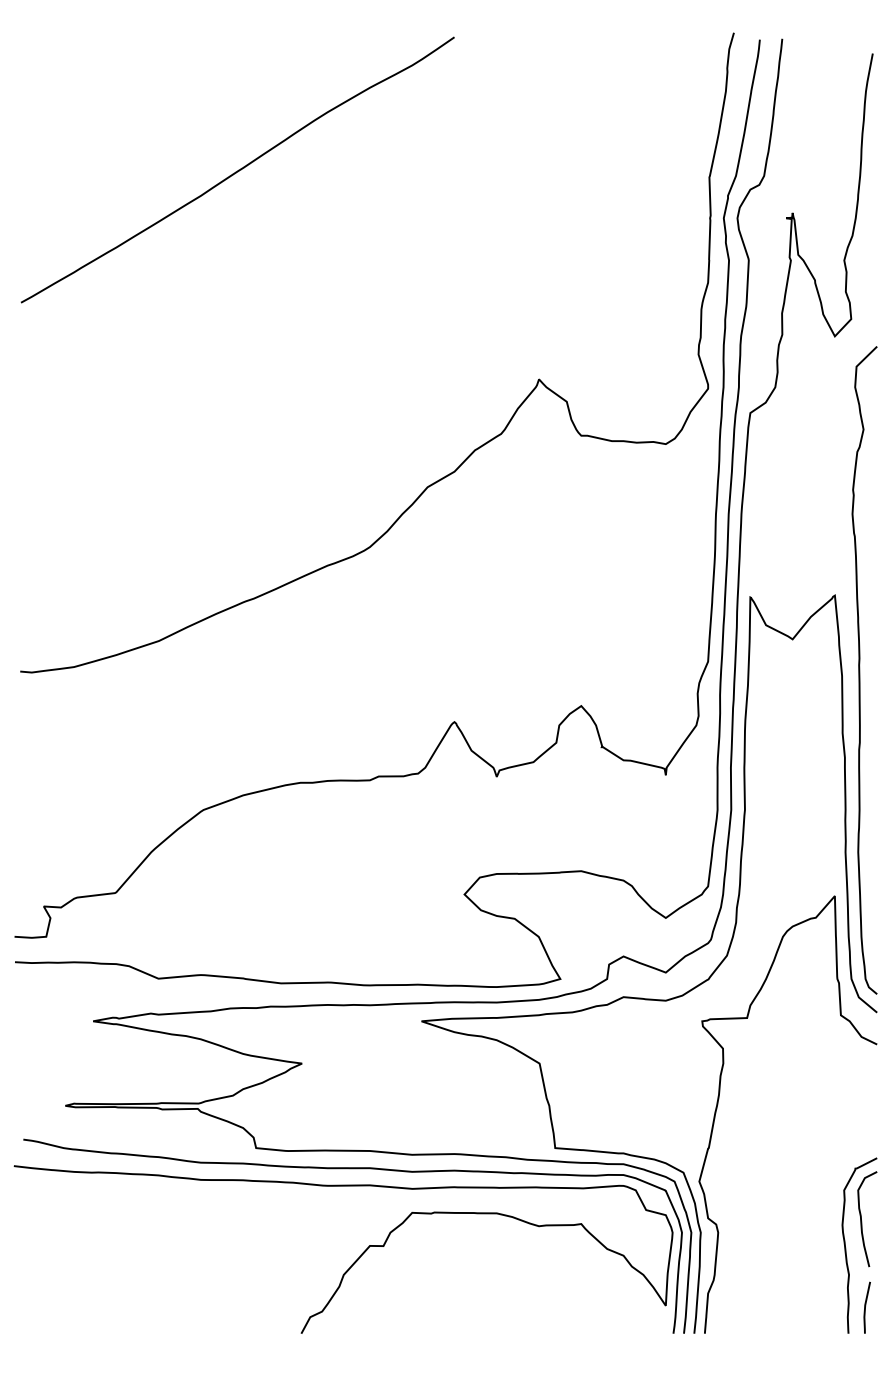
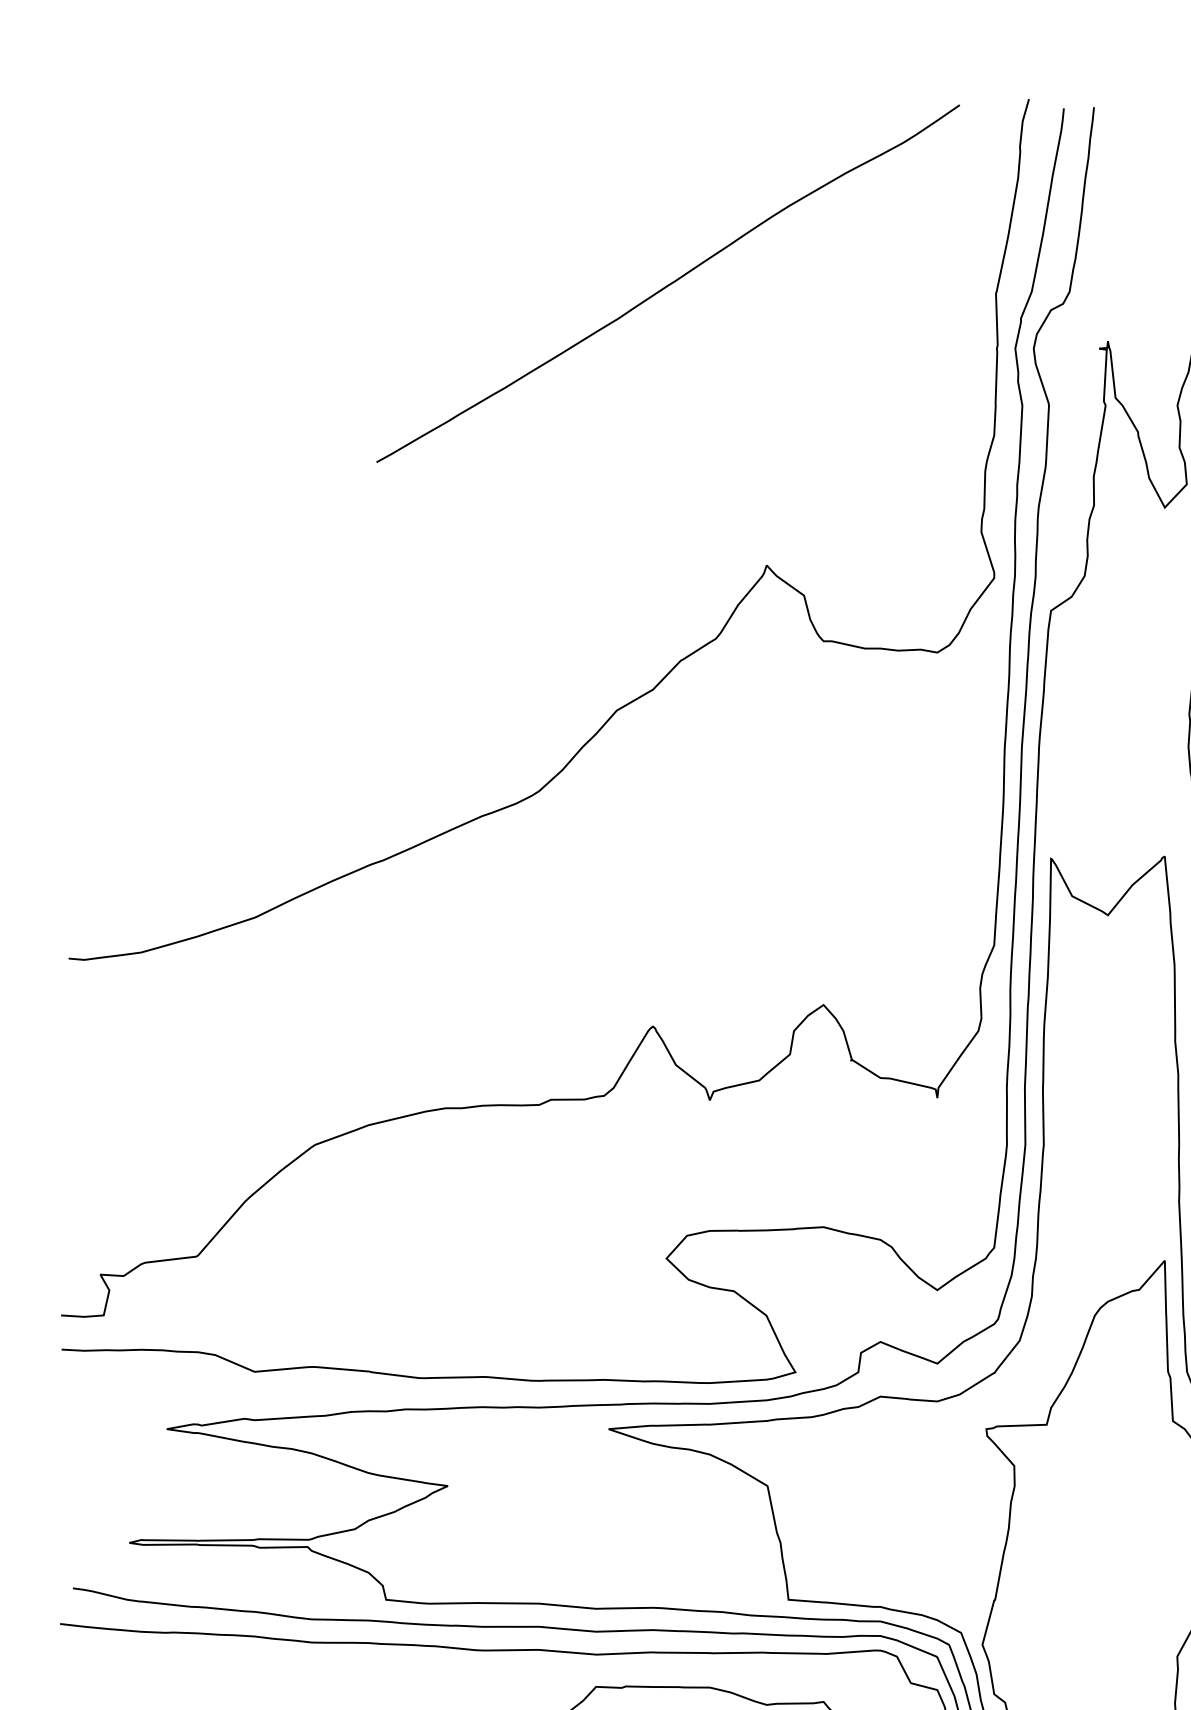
curve: (238, 169) -> (669, 283), moved

